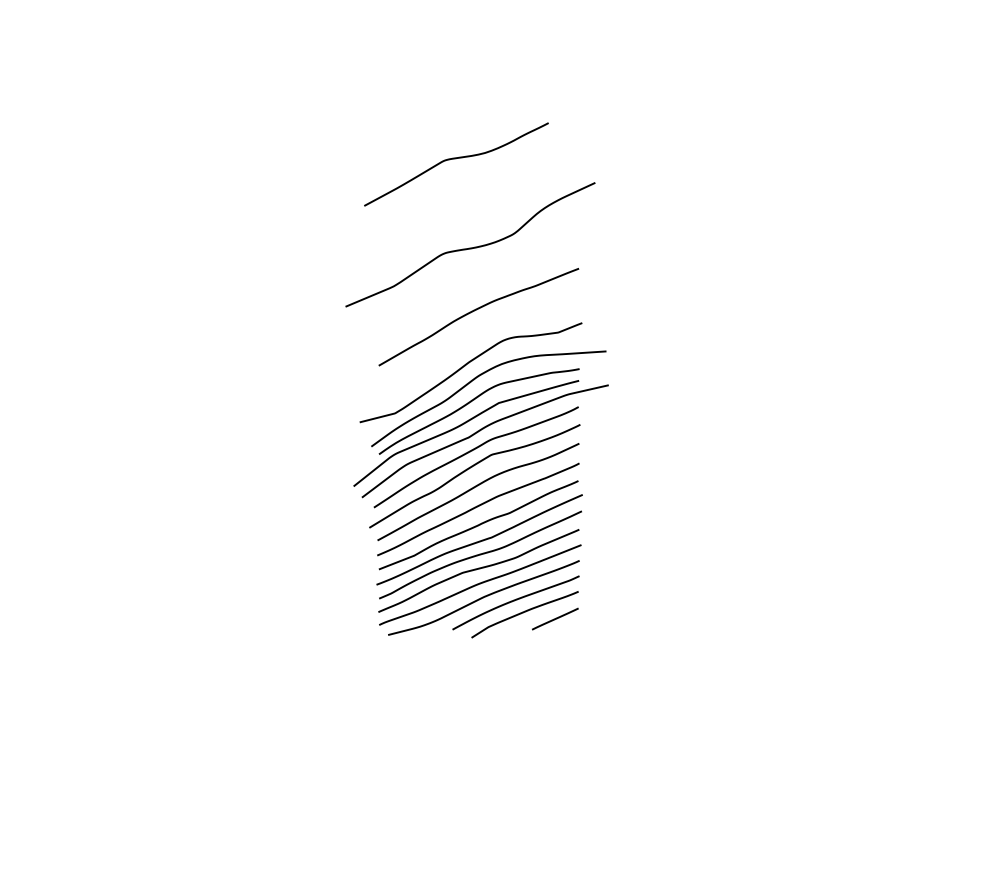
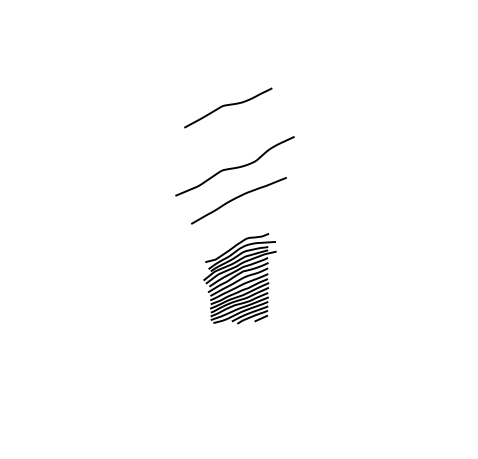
curve: (456, 159) -> (228, 105), moved
part: (479, 479) -> (239, 278), size x0.6

